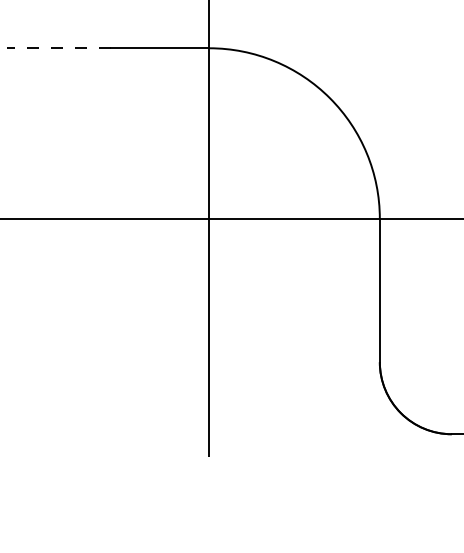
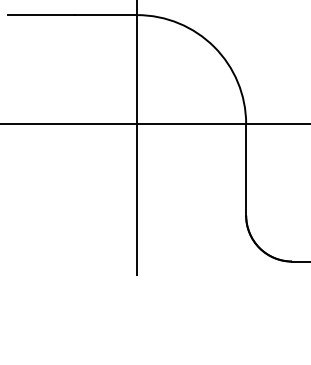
line: (57, 48) -> (40, 15), dashed -> solid

